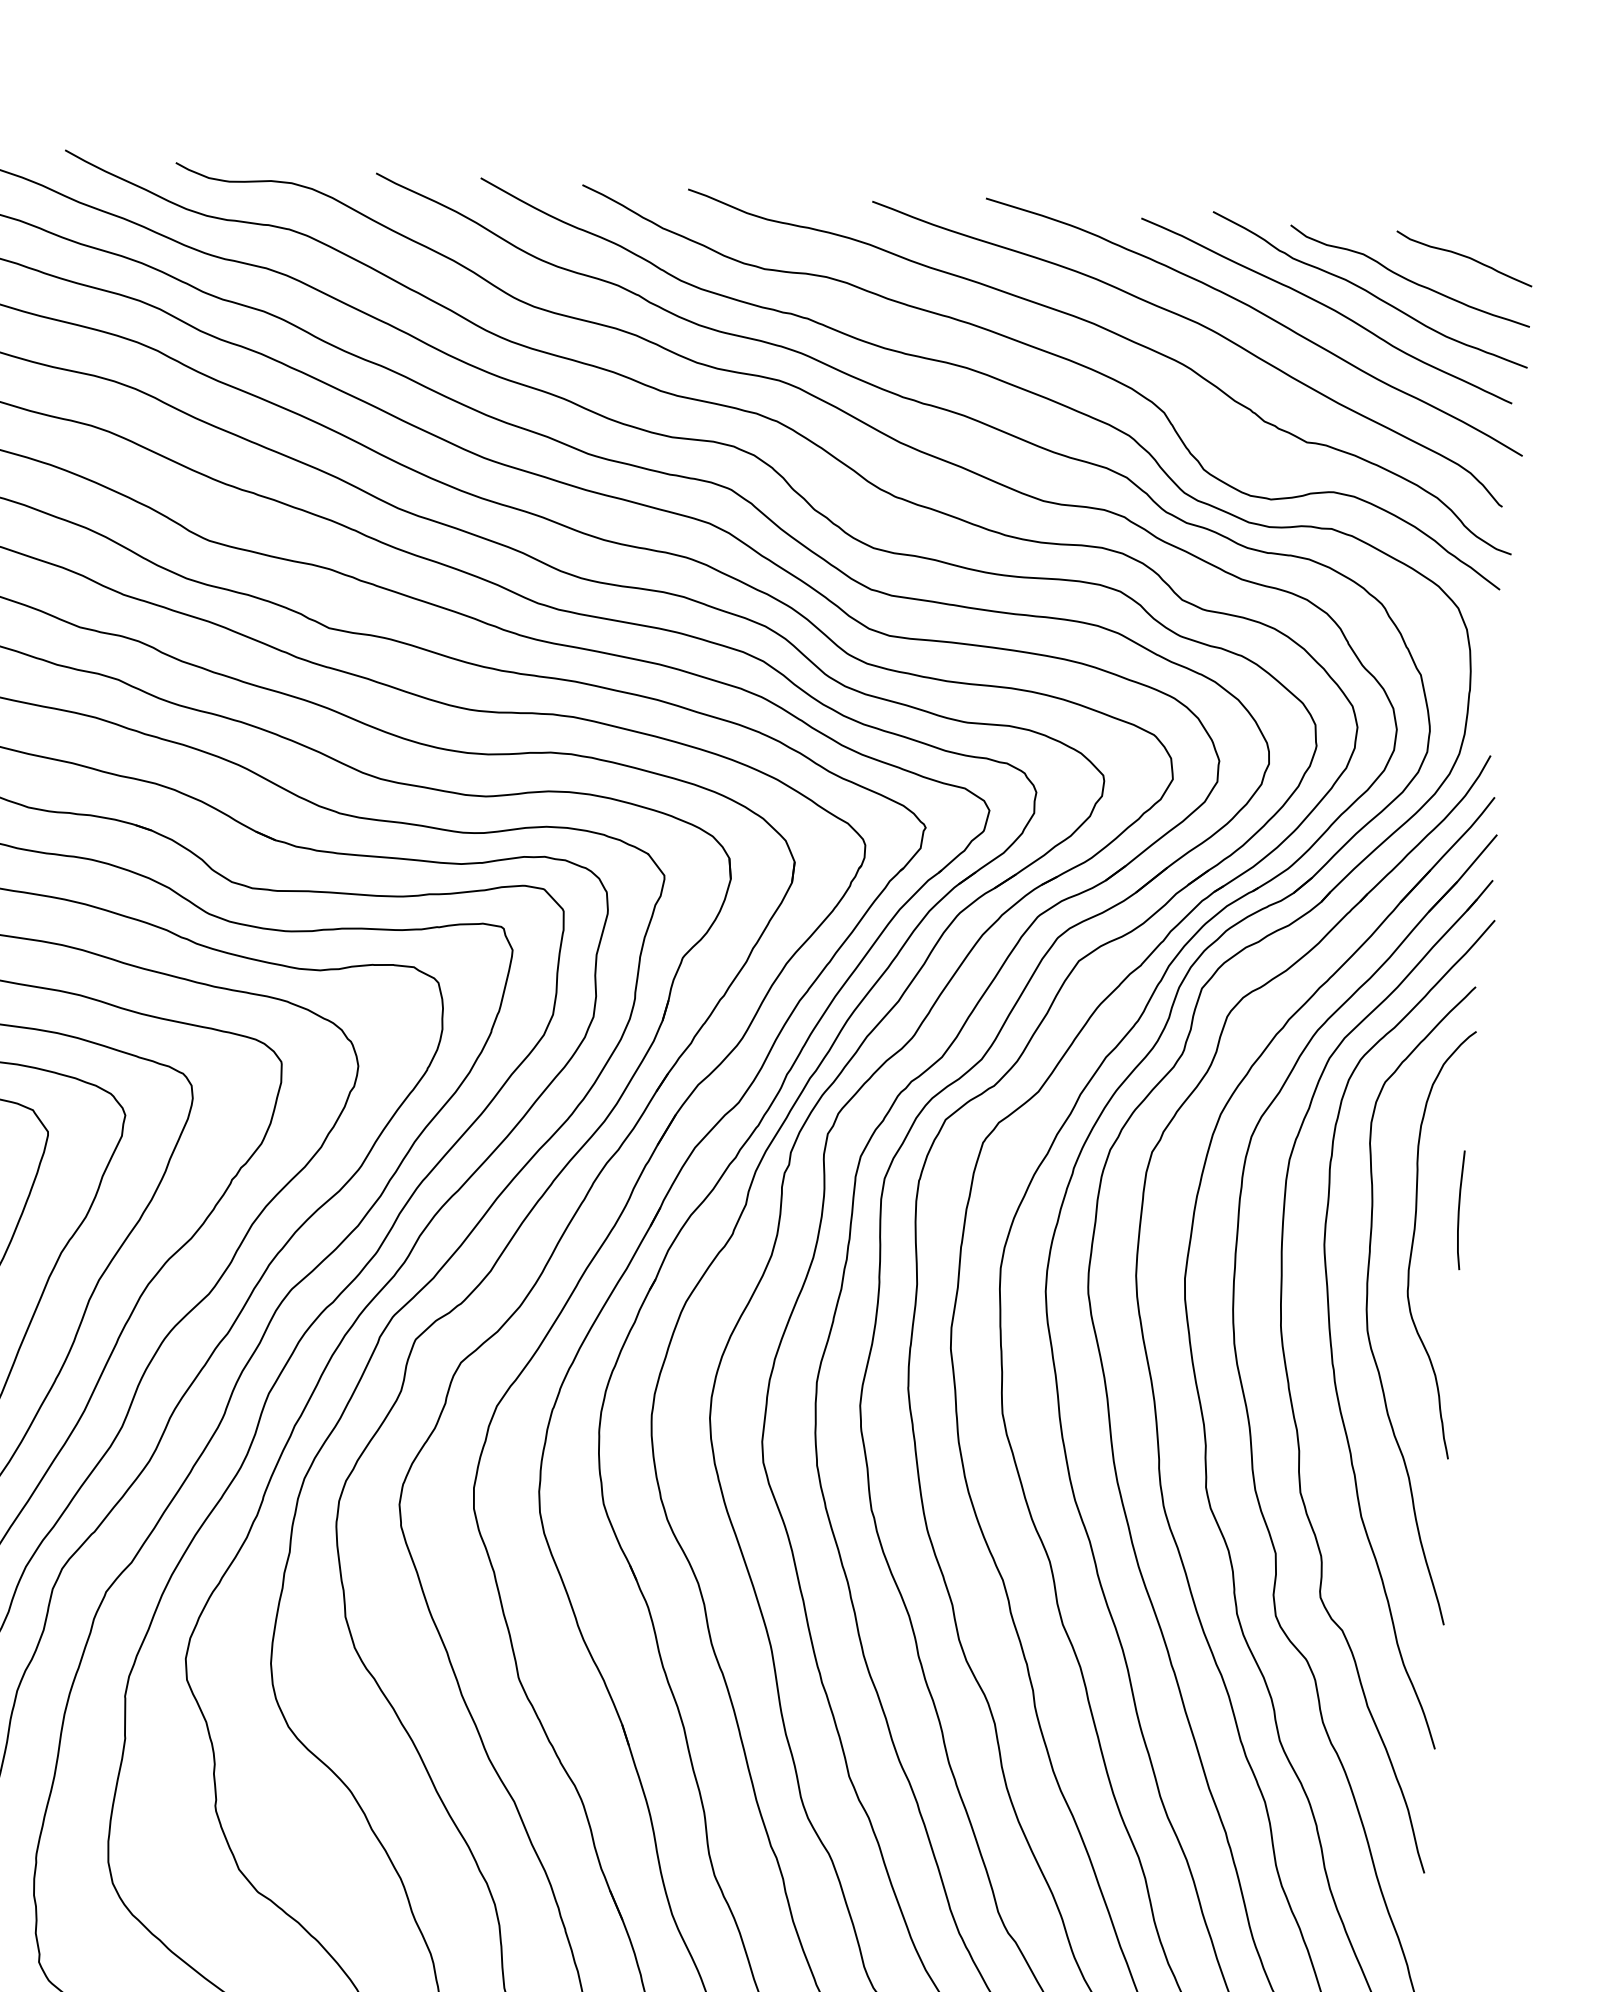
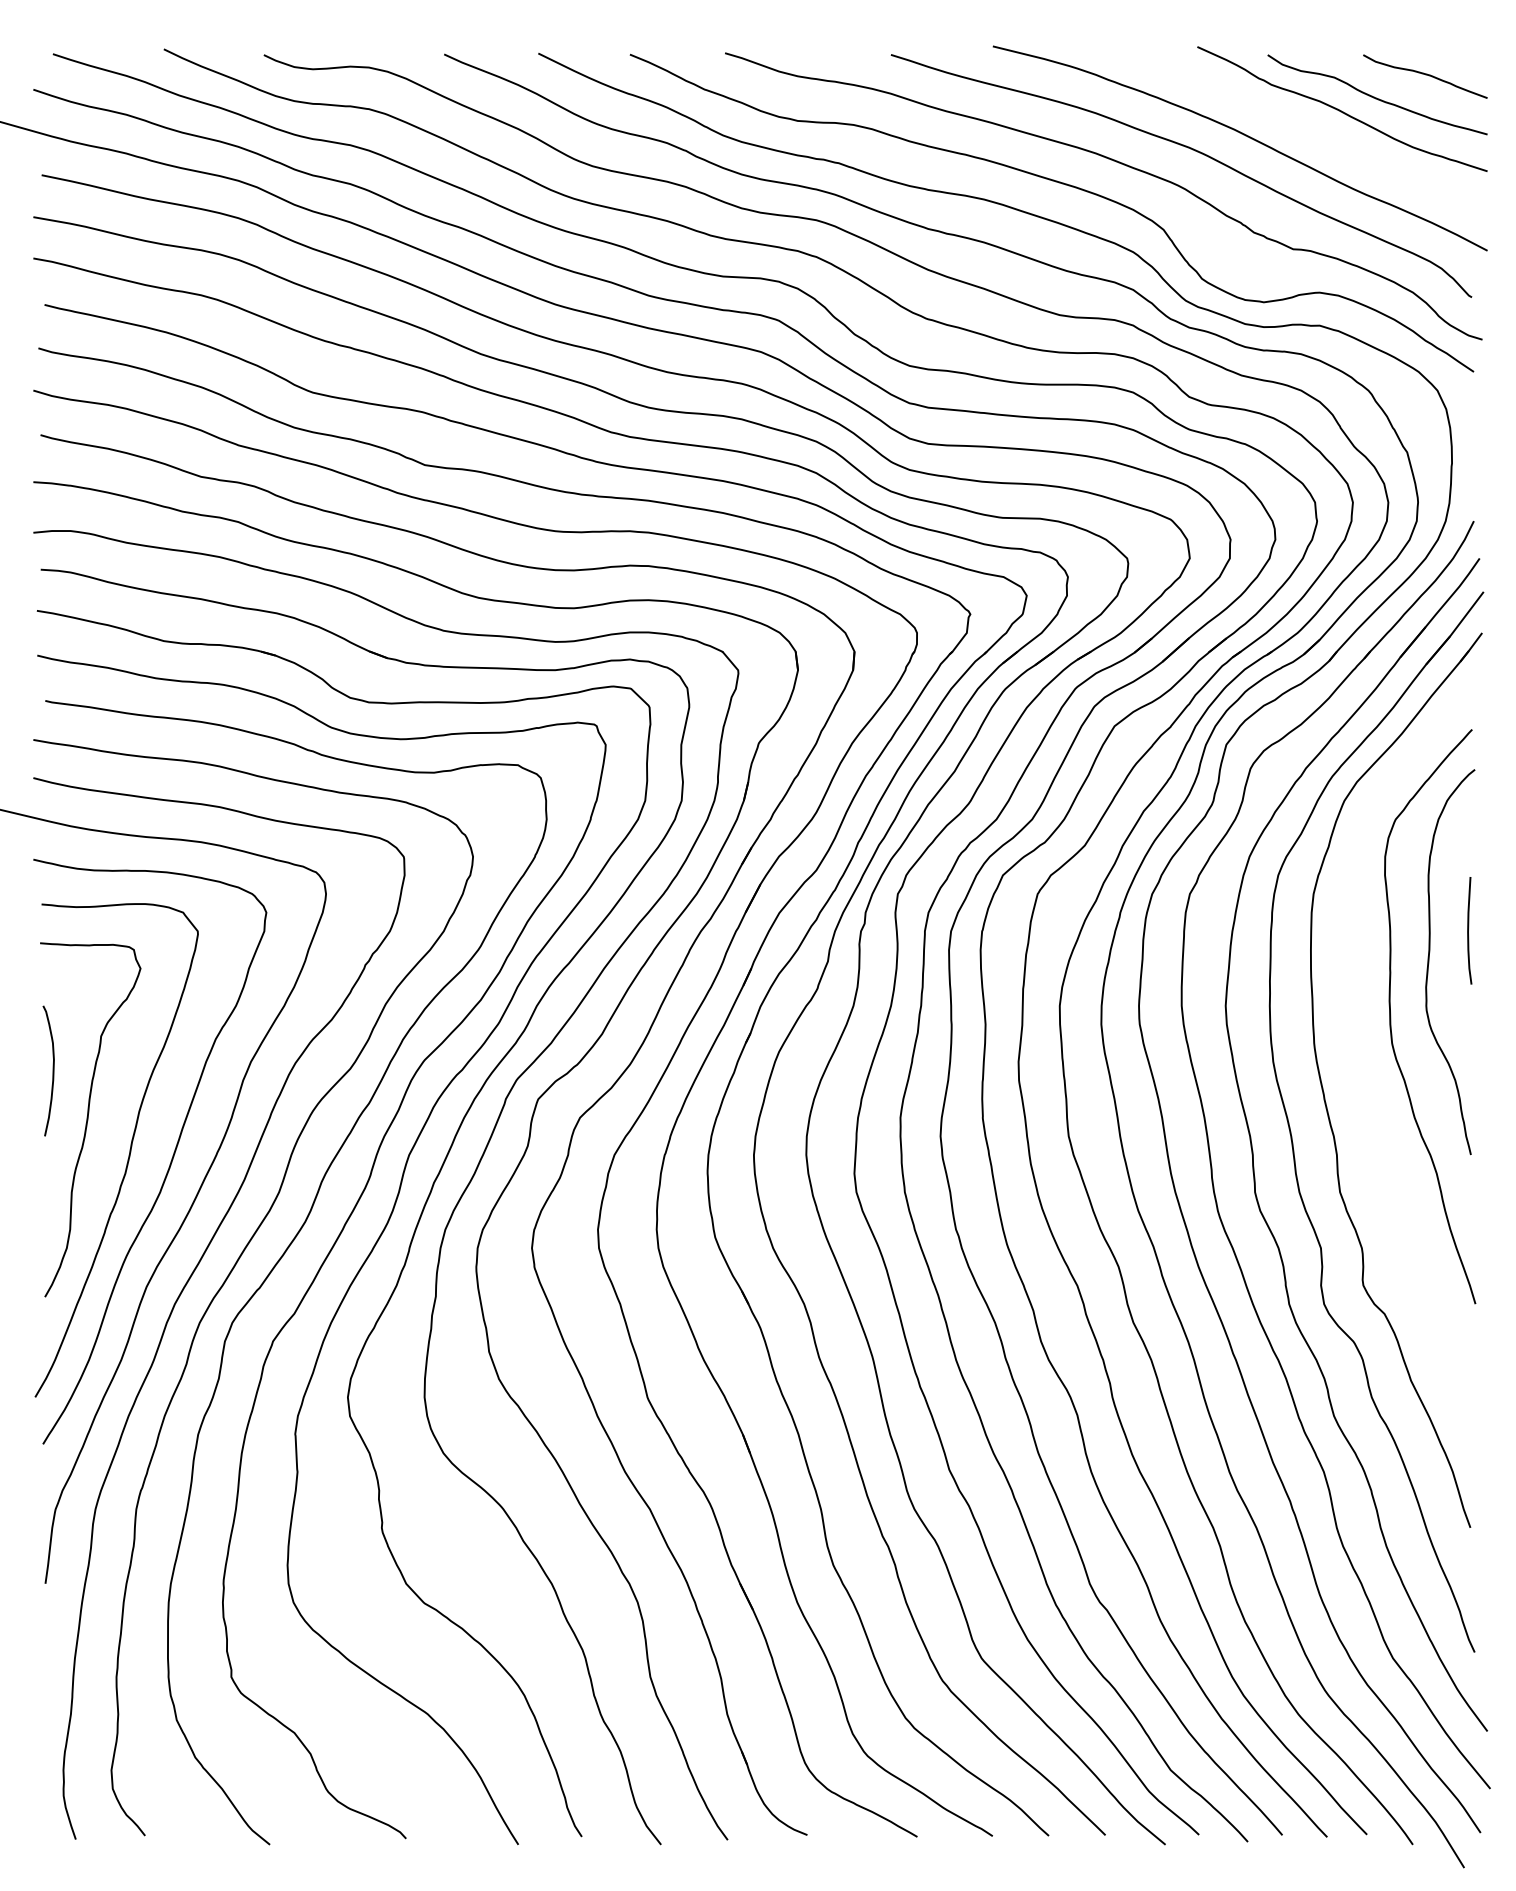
curve: (1327, 307) -> (1304, 127), removed
curve: (1331, 1338) -> (1360, 1052), removed

